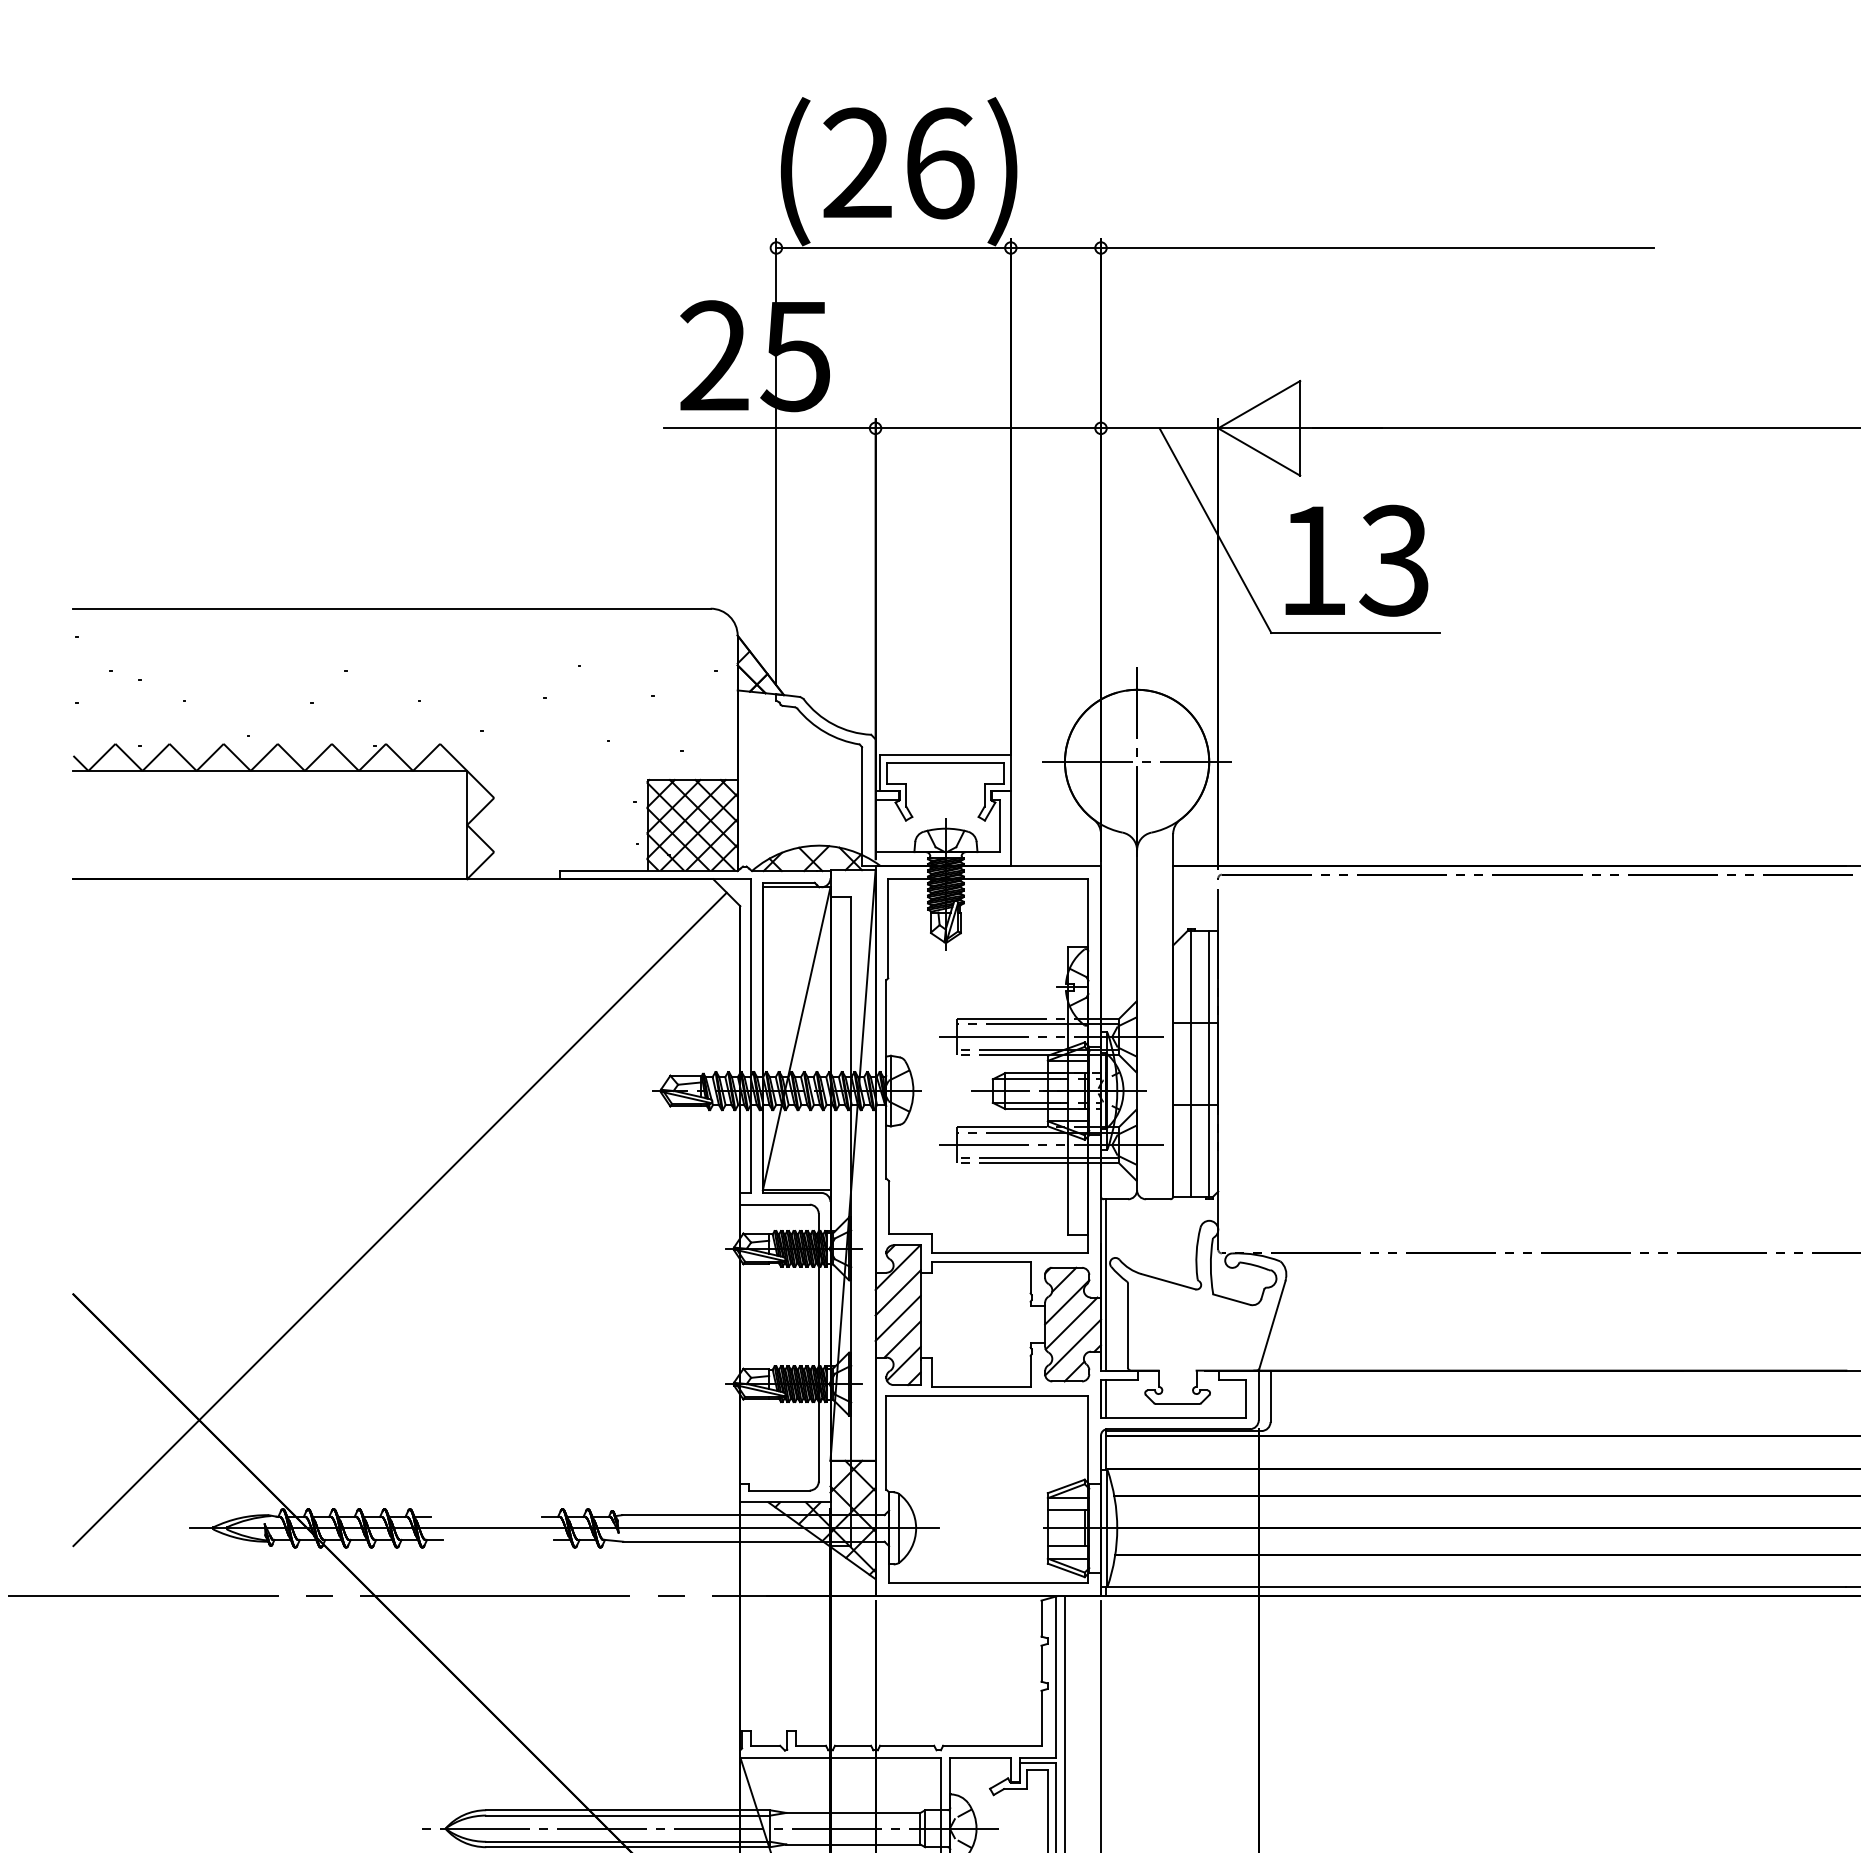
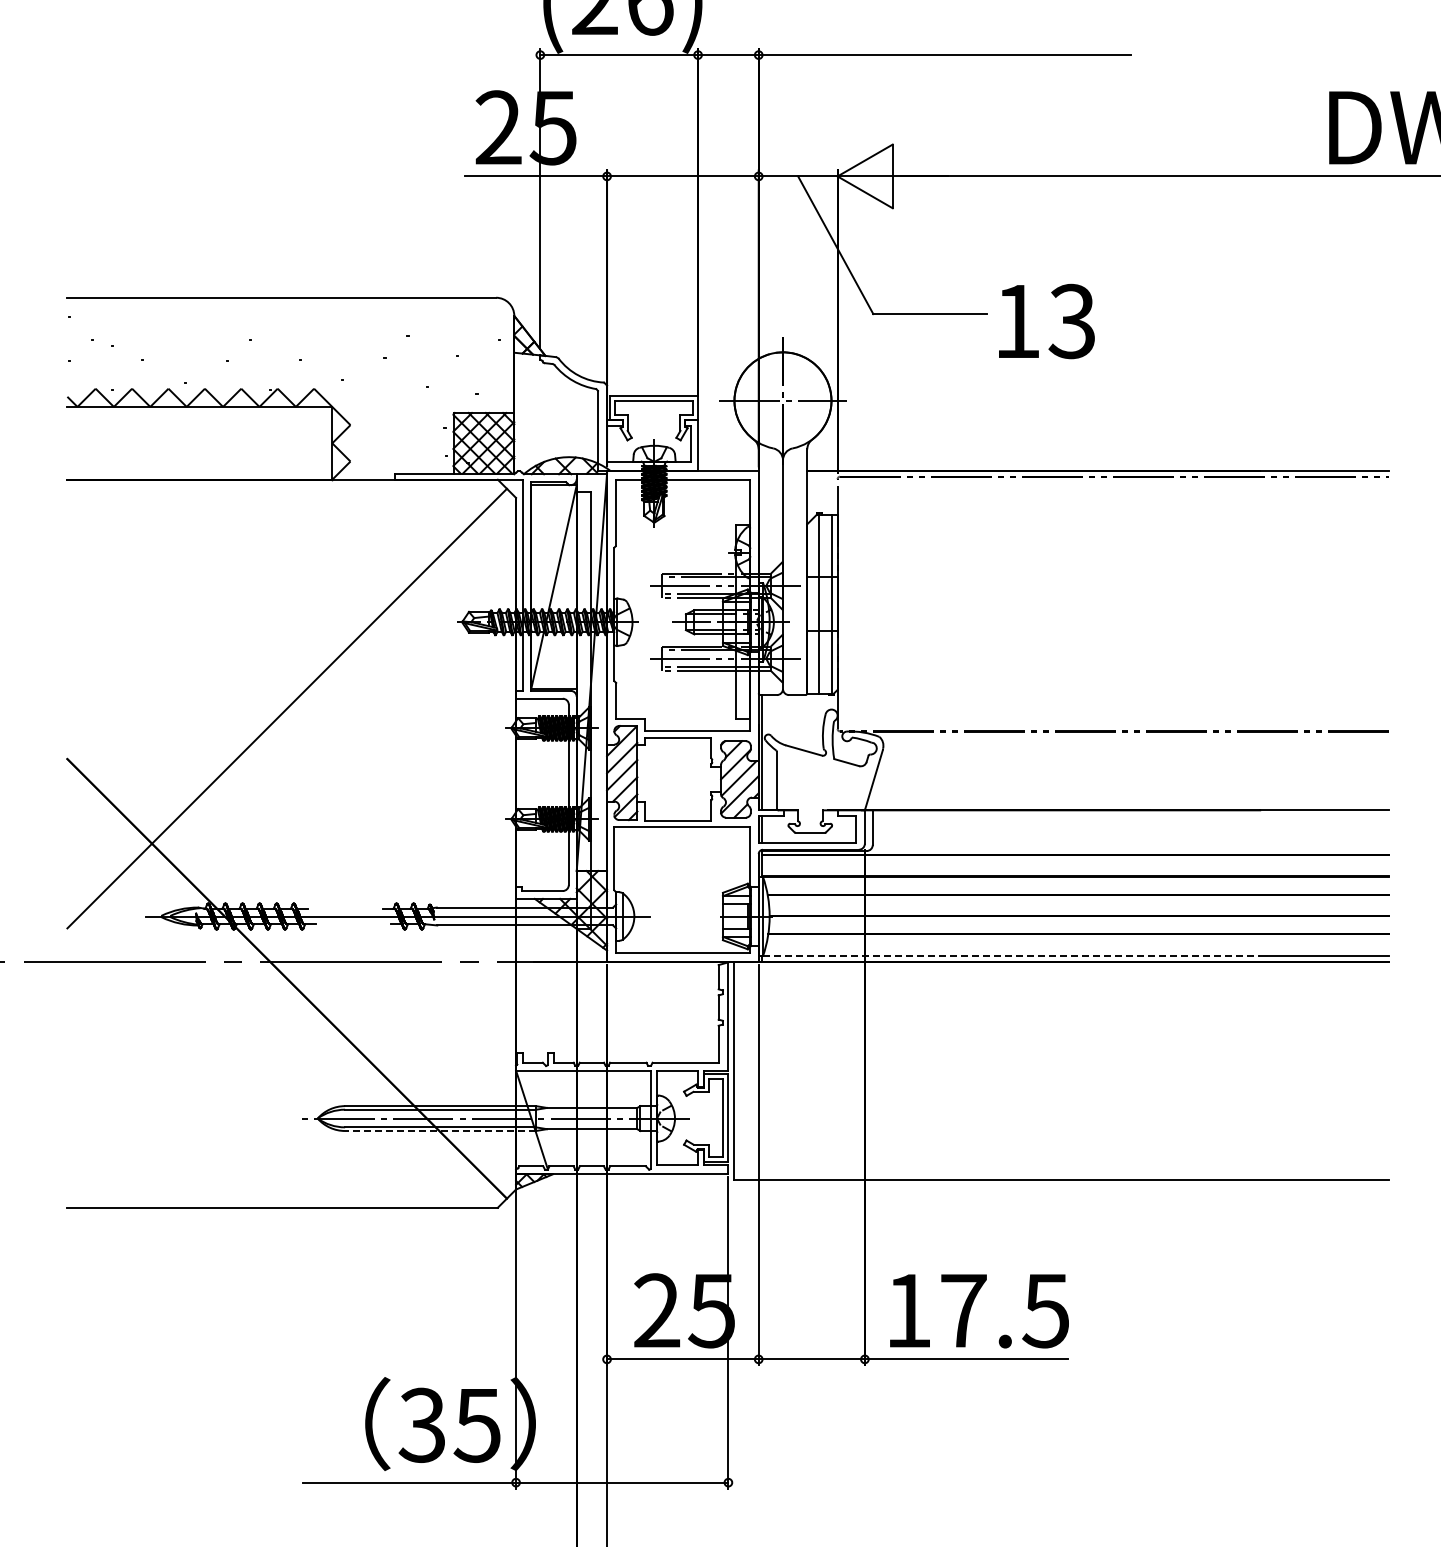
text: (1356, 560) -> (1046, 321), moved
line: (1476, 1586) -> (1011, 955), solid -> dashed
line: (627, 1847) -> (440, 1131), solid -> dashed

